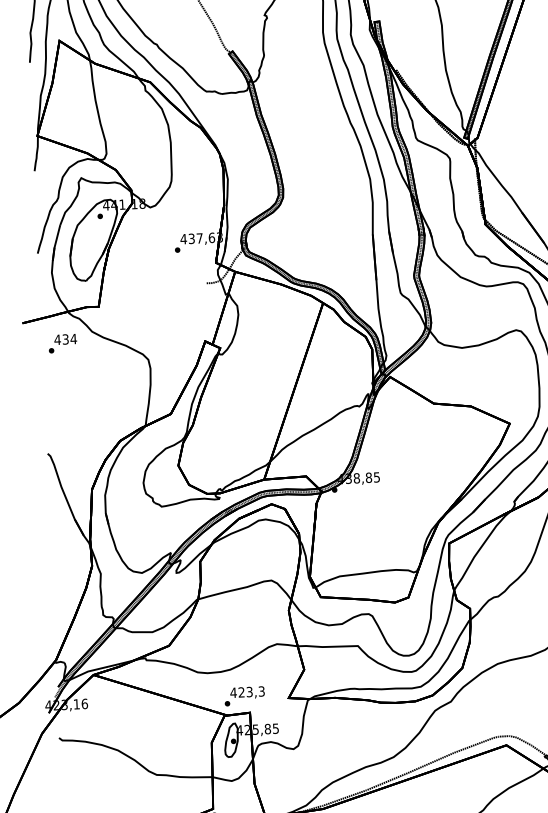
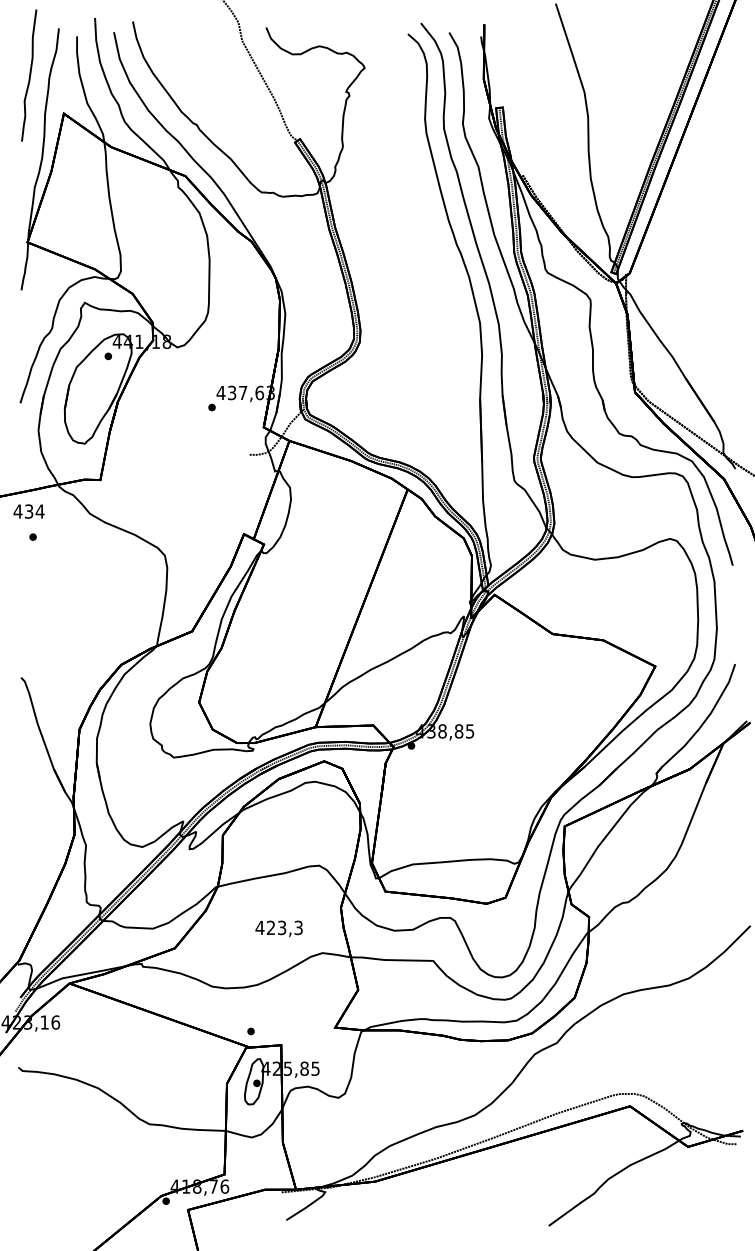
text: (65, 339) -> (28, 511), moved
text: (247, 692) -> (278, 928), moved

